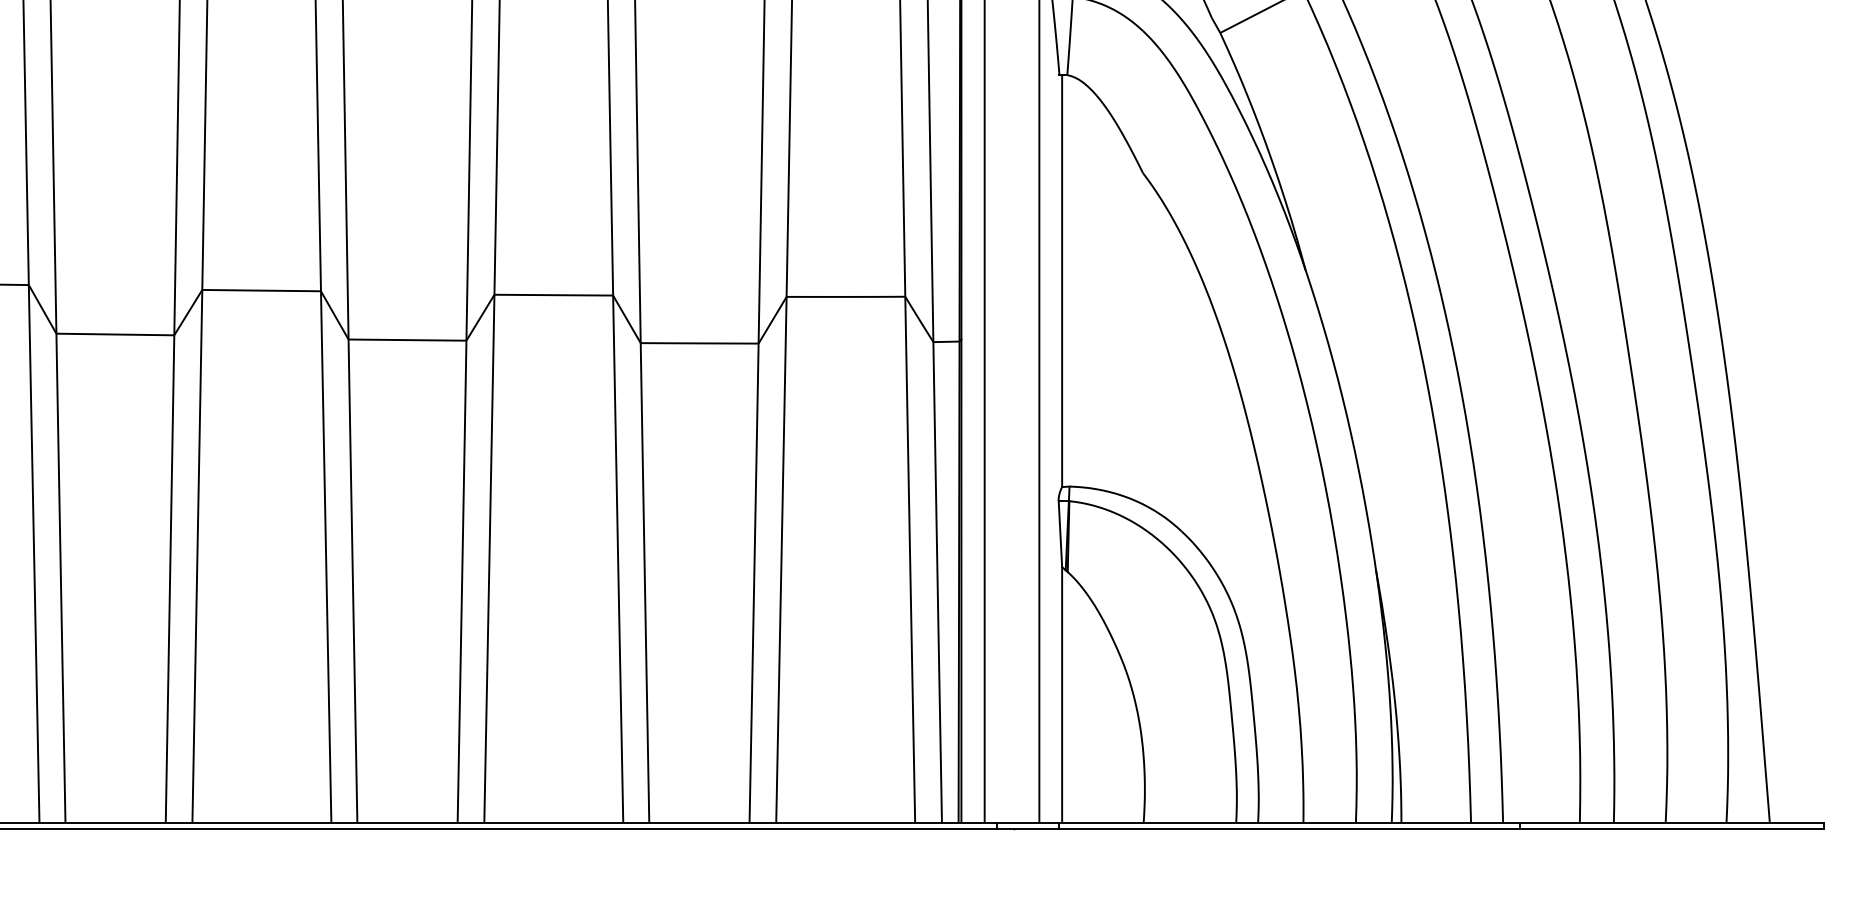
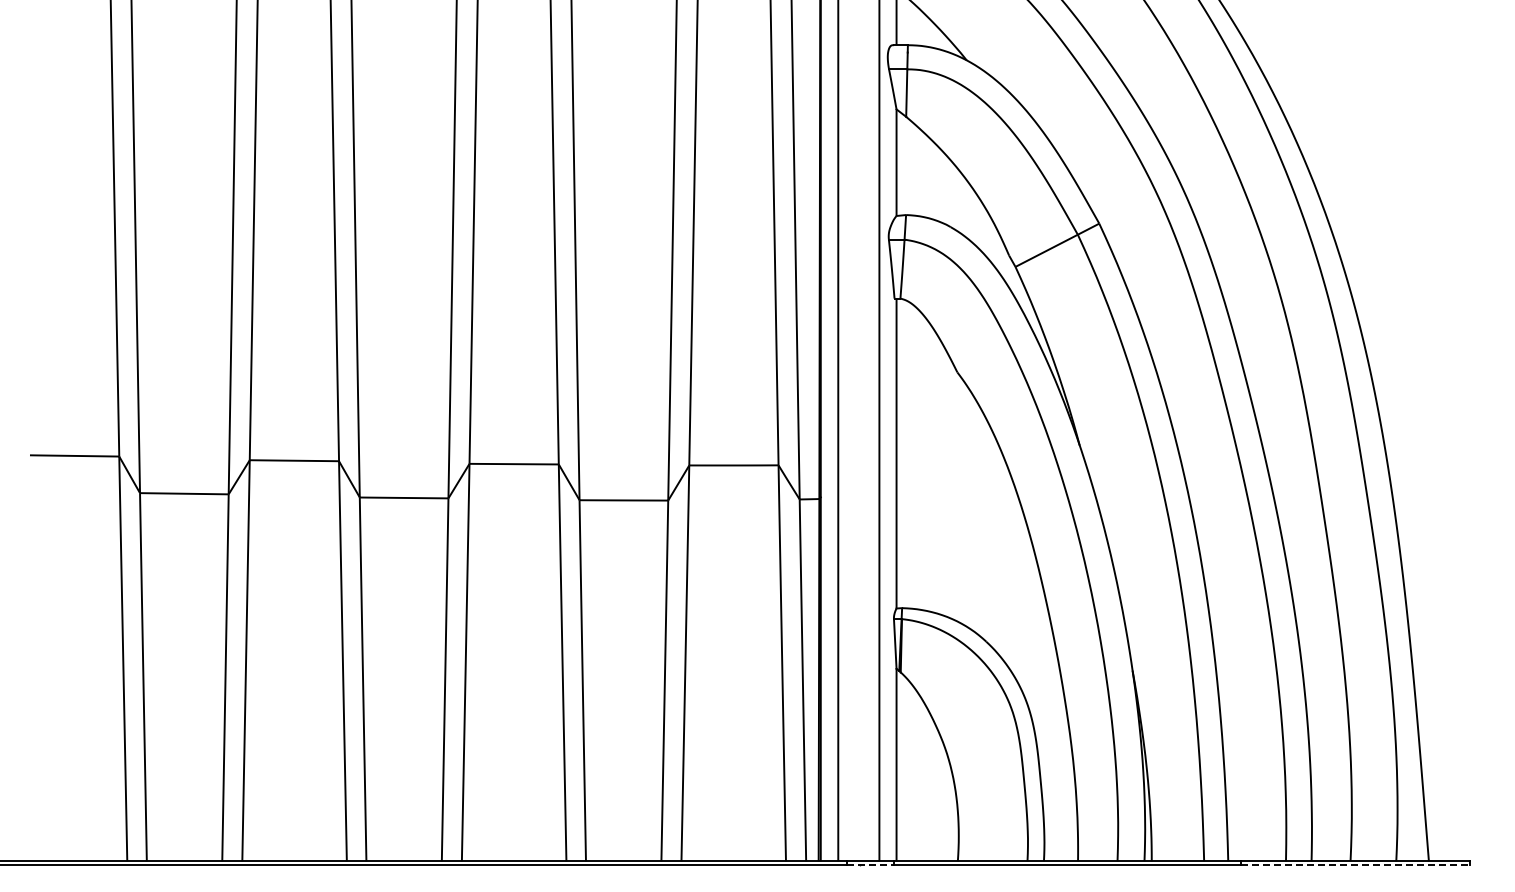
line: (1027, 828) -> (870, 865), solid -> dashed
line: (1672, 828) -> (1355, 865), solid -> dashed

